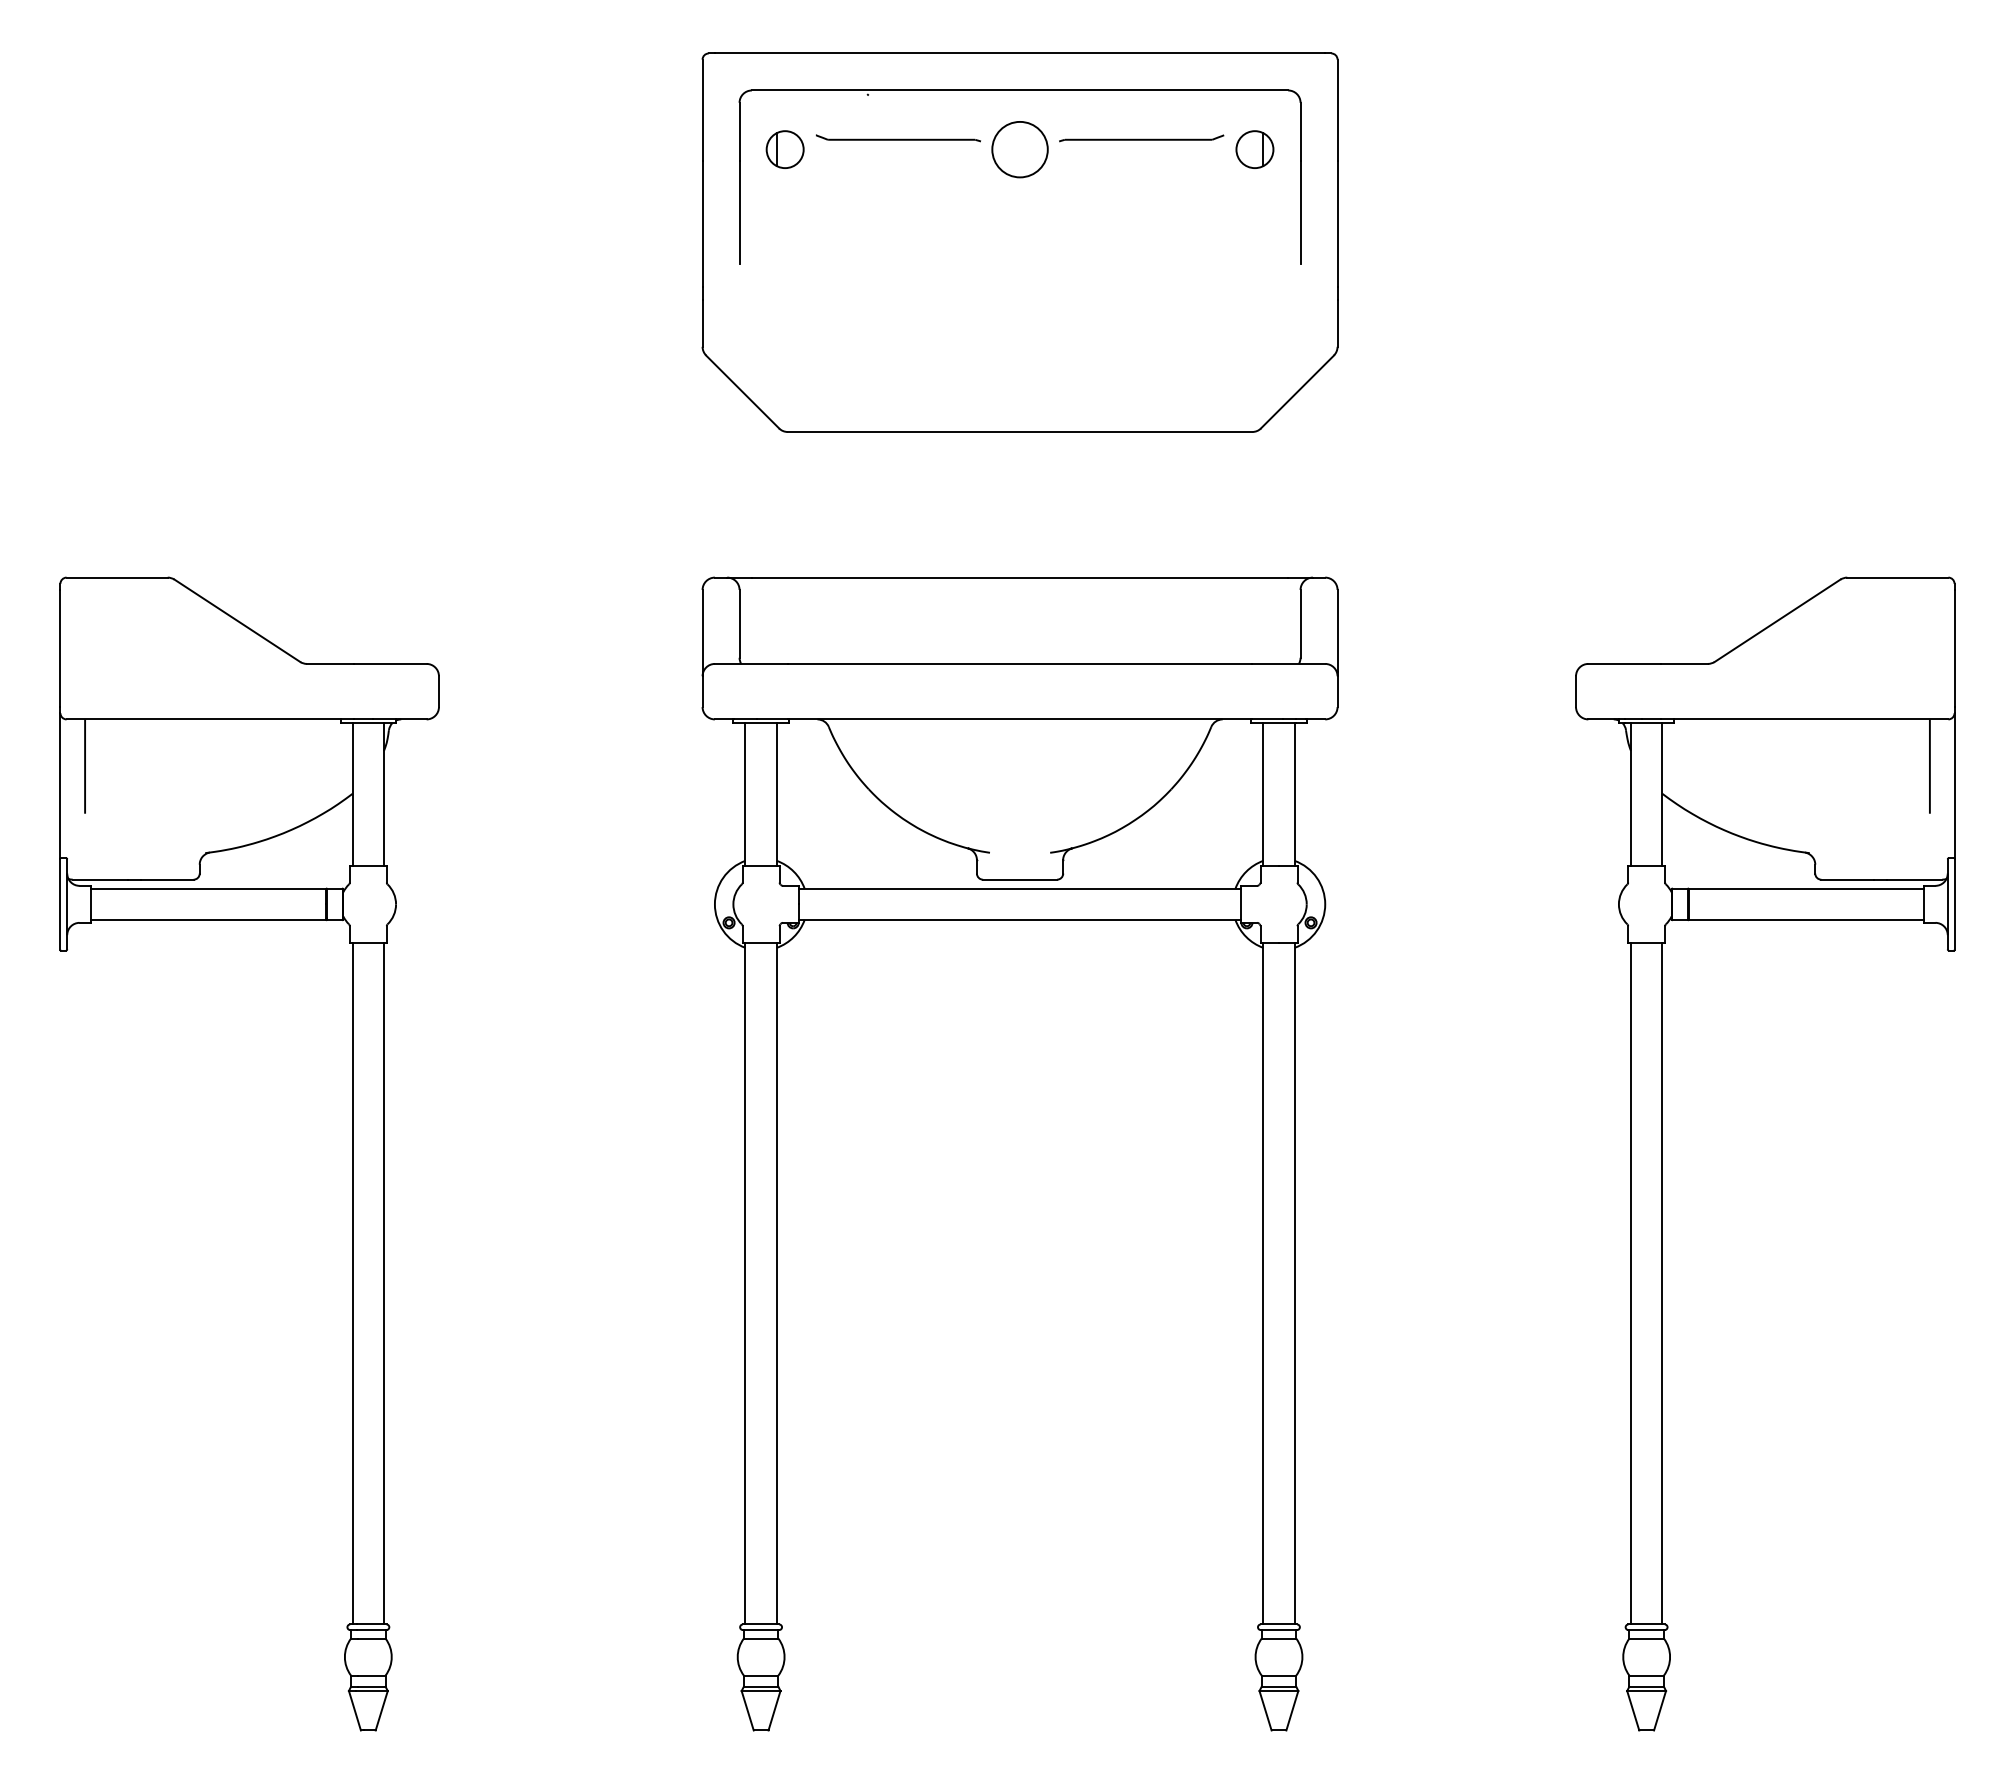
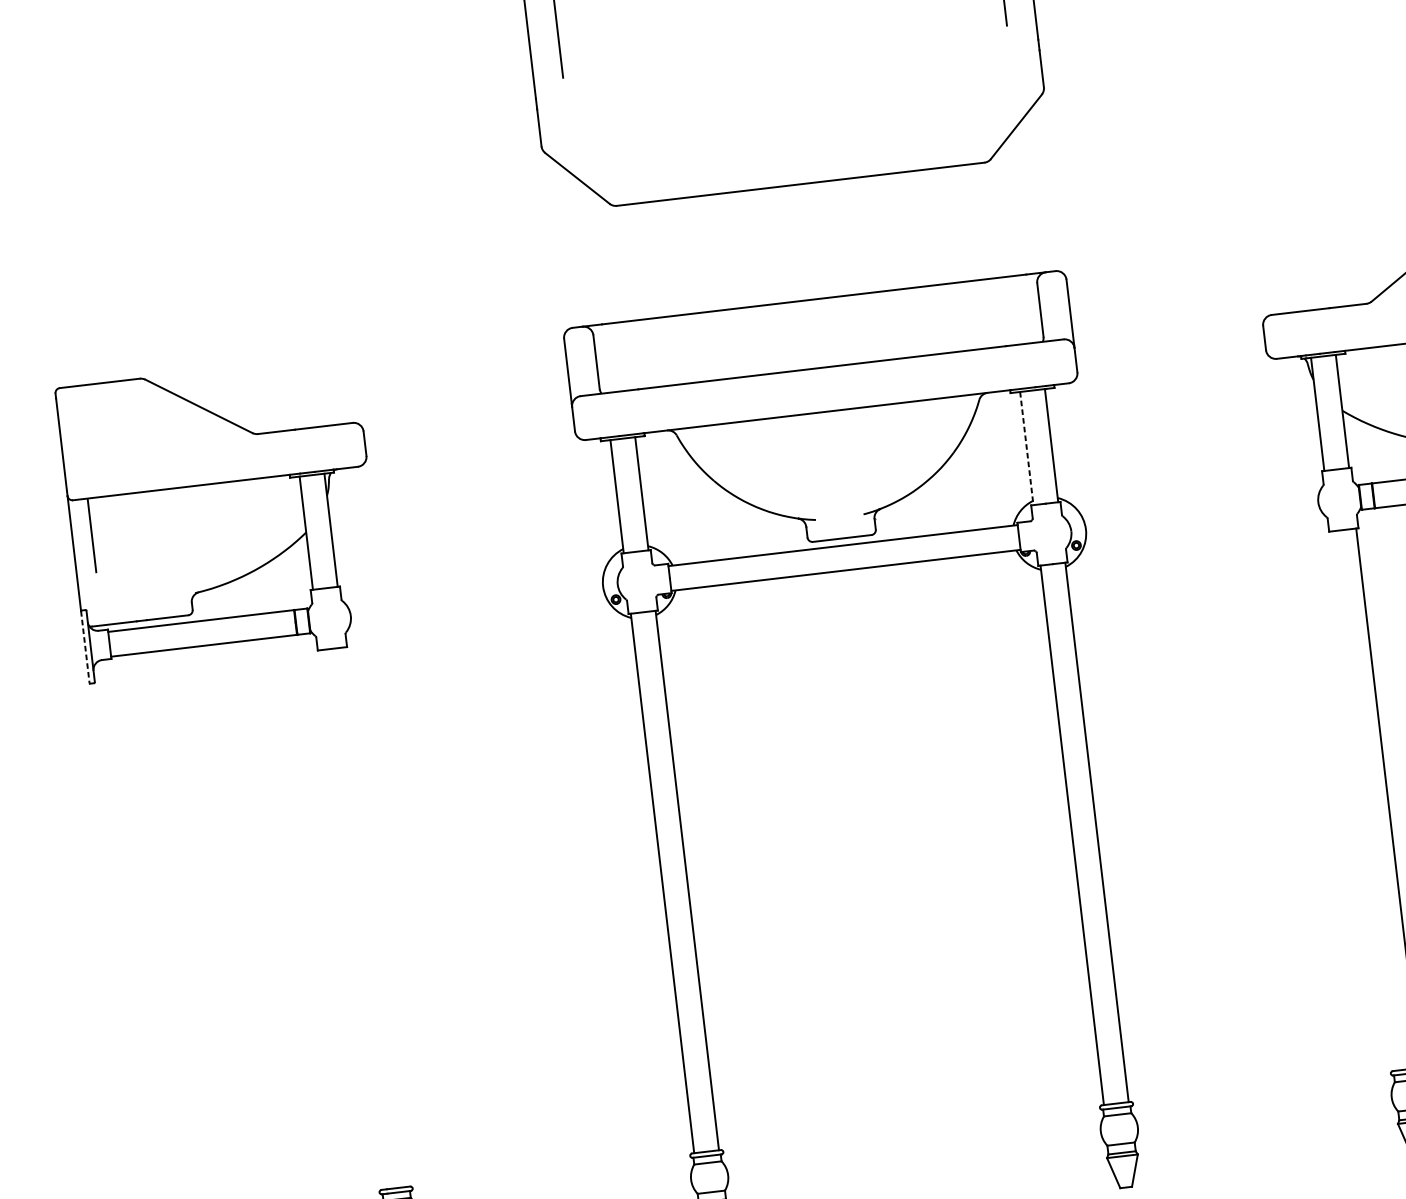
line: (1263, 794) -> (1026, 448), solid -> dashed
line: (60, 904) -> (85, 647), solid -> dashed
line: (352, 1283) -> (351, 919), removed
line: (383, 1283) -> (376, 917), removed
line: (1631, 1283) -> (1363, 801), removed

